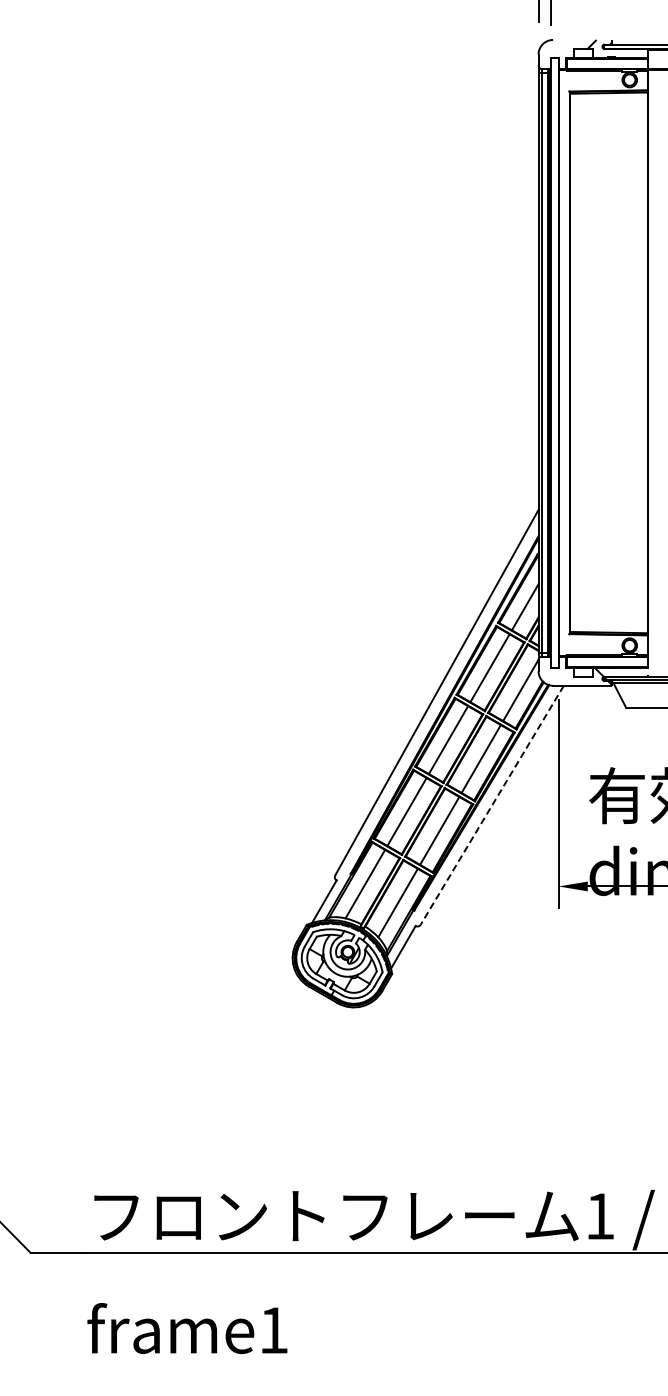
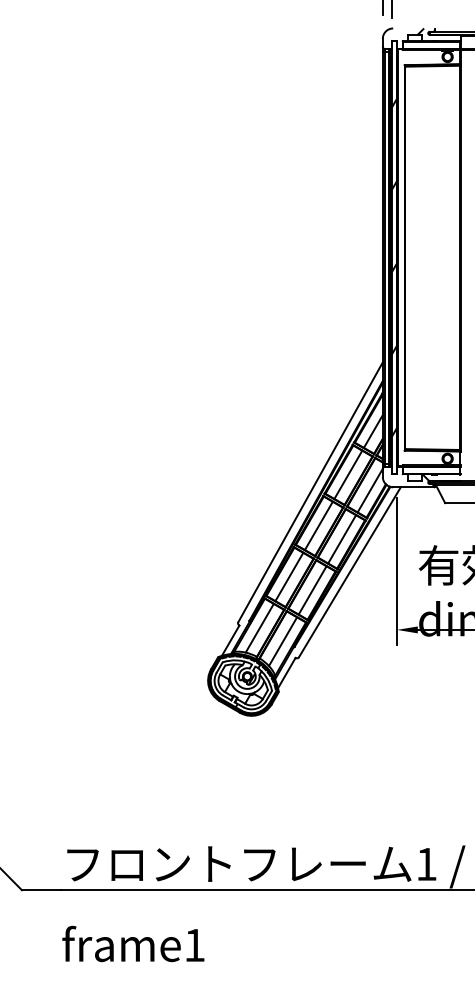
hatch: (554, 376) -> (394, 267), added
line: (491, 805) -> (349, 572), dashed -> solid

